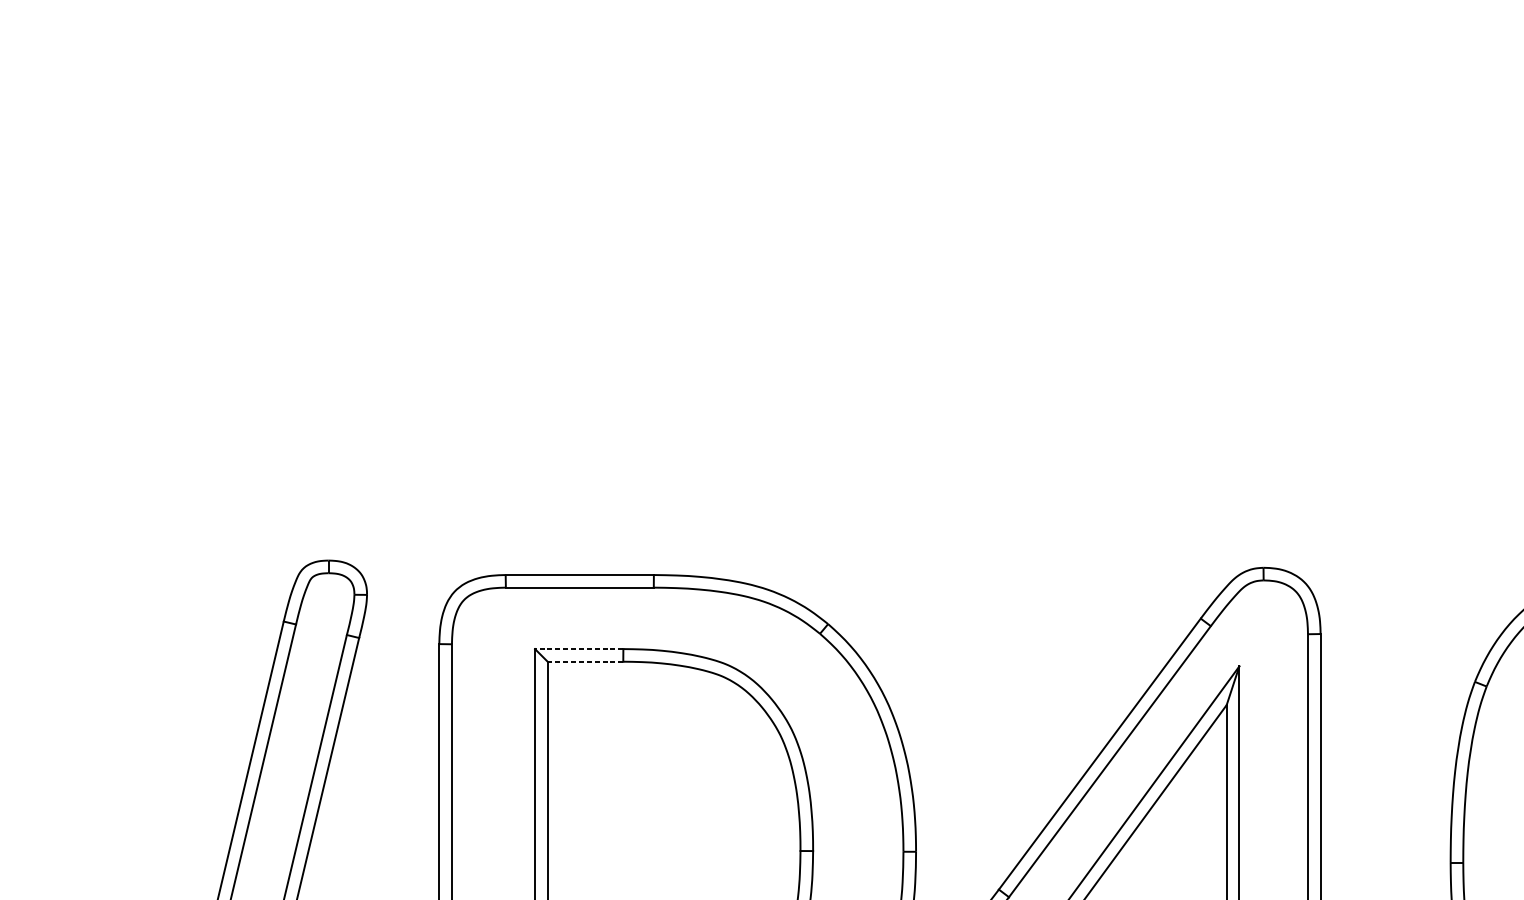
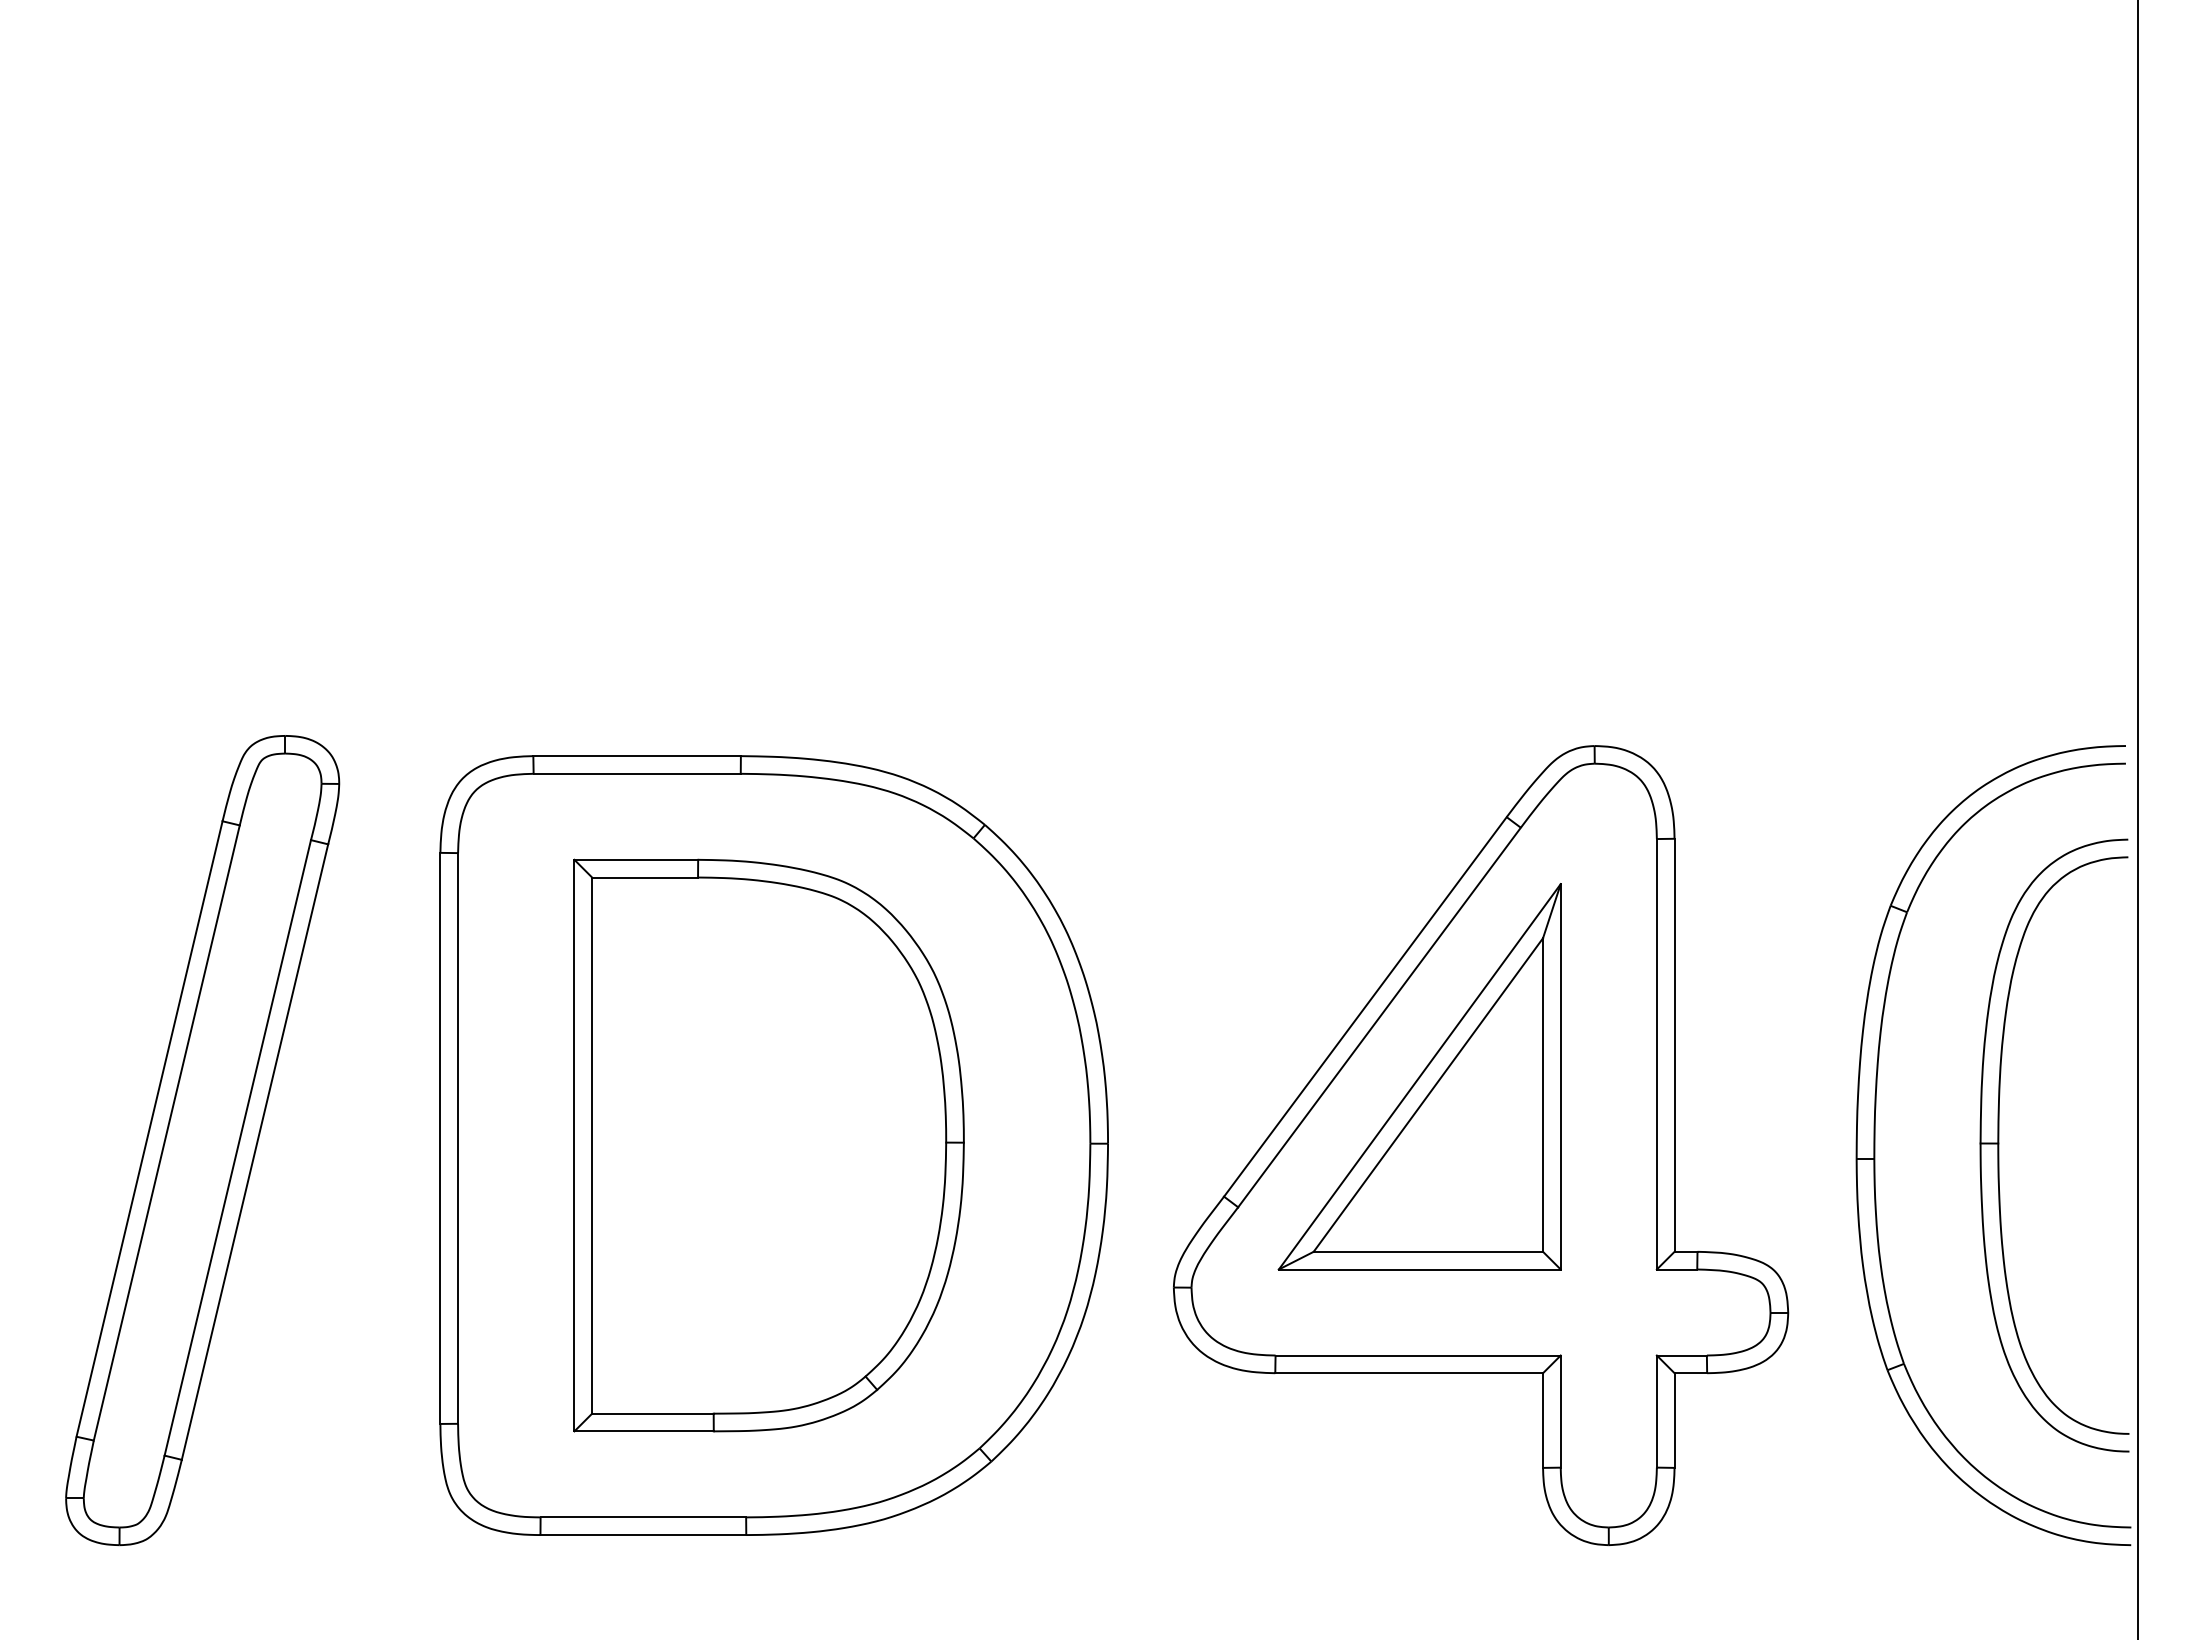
line: (579, 648) -> (636, 859), dashed -> solid
line: (585, 661) -> (645, 877), dashed -> solid

